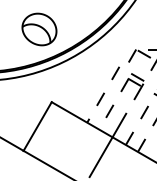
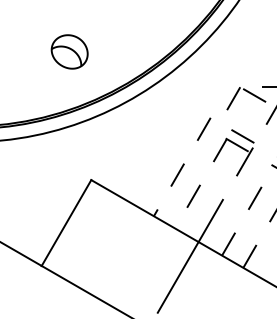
part: (39, 29) -> (69, 51), size x0.6

